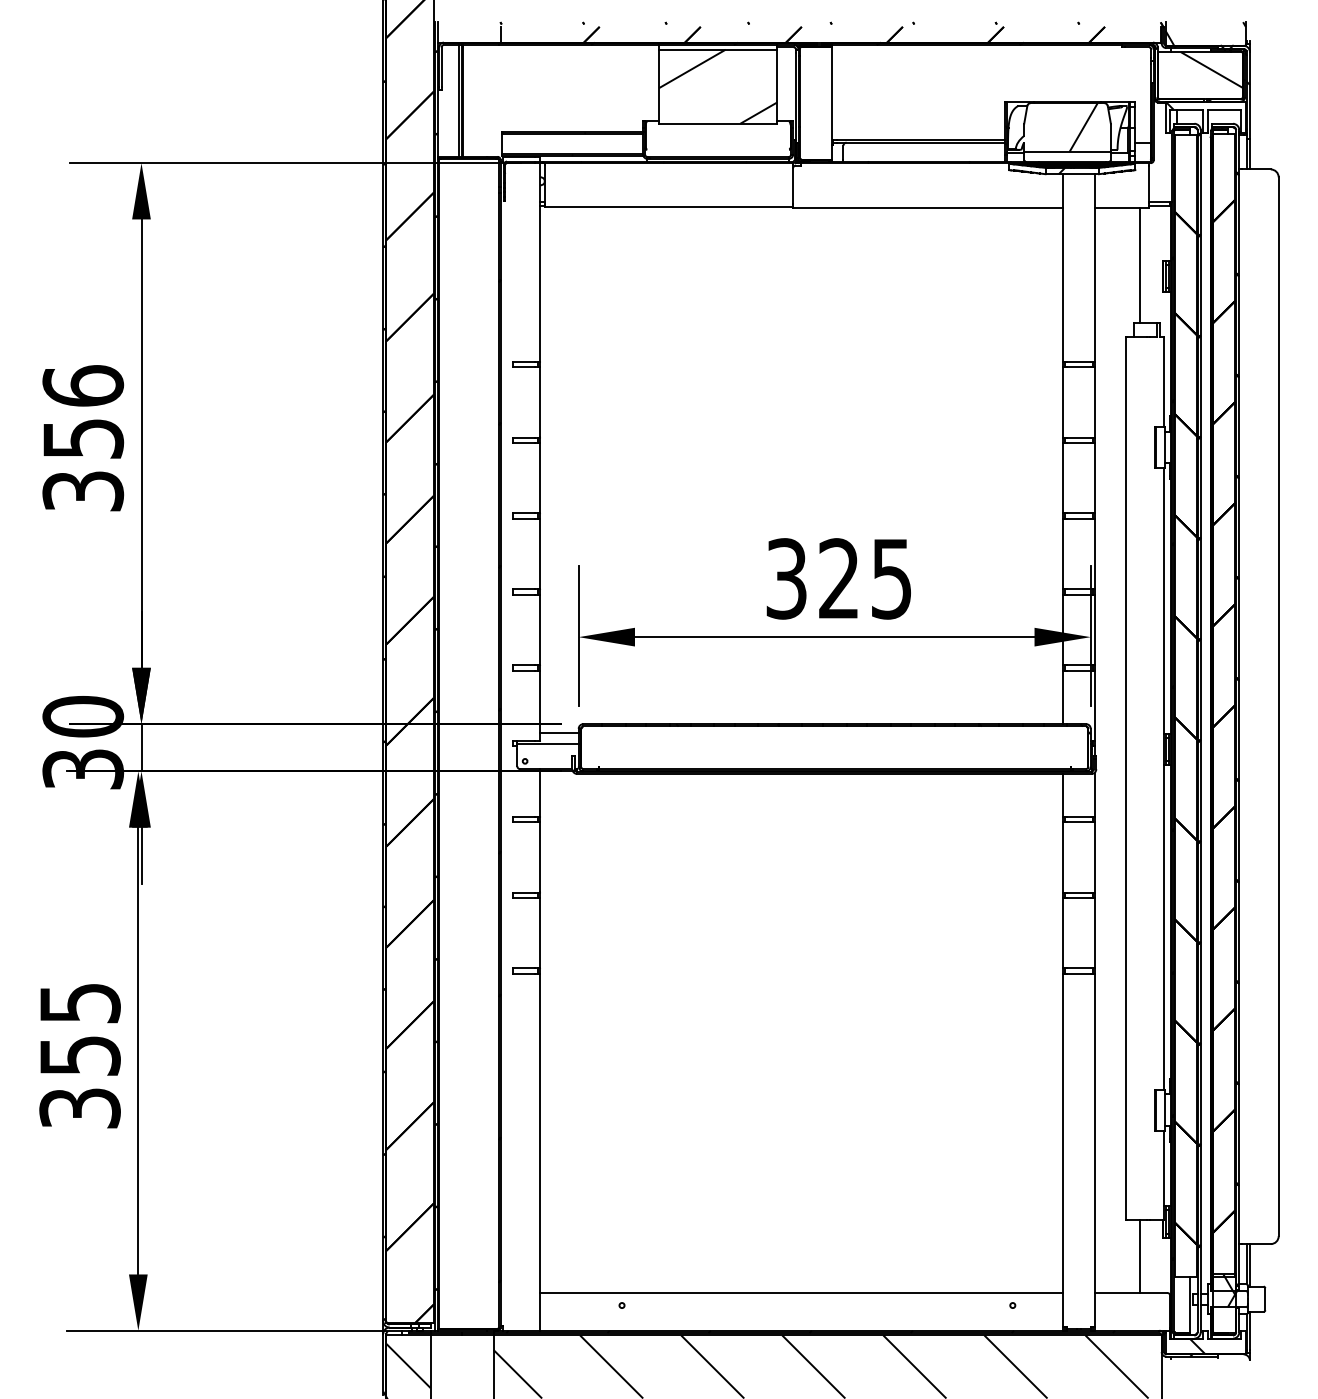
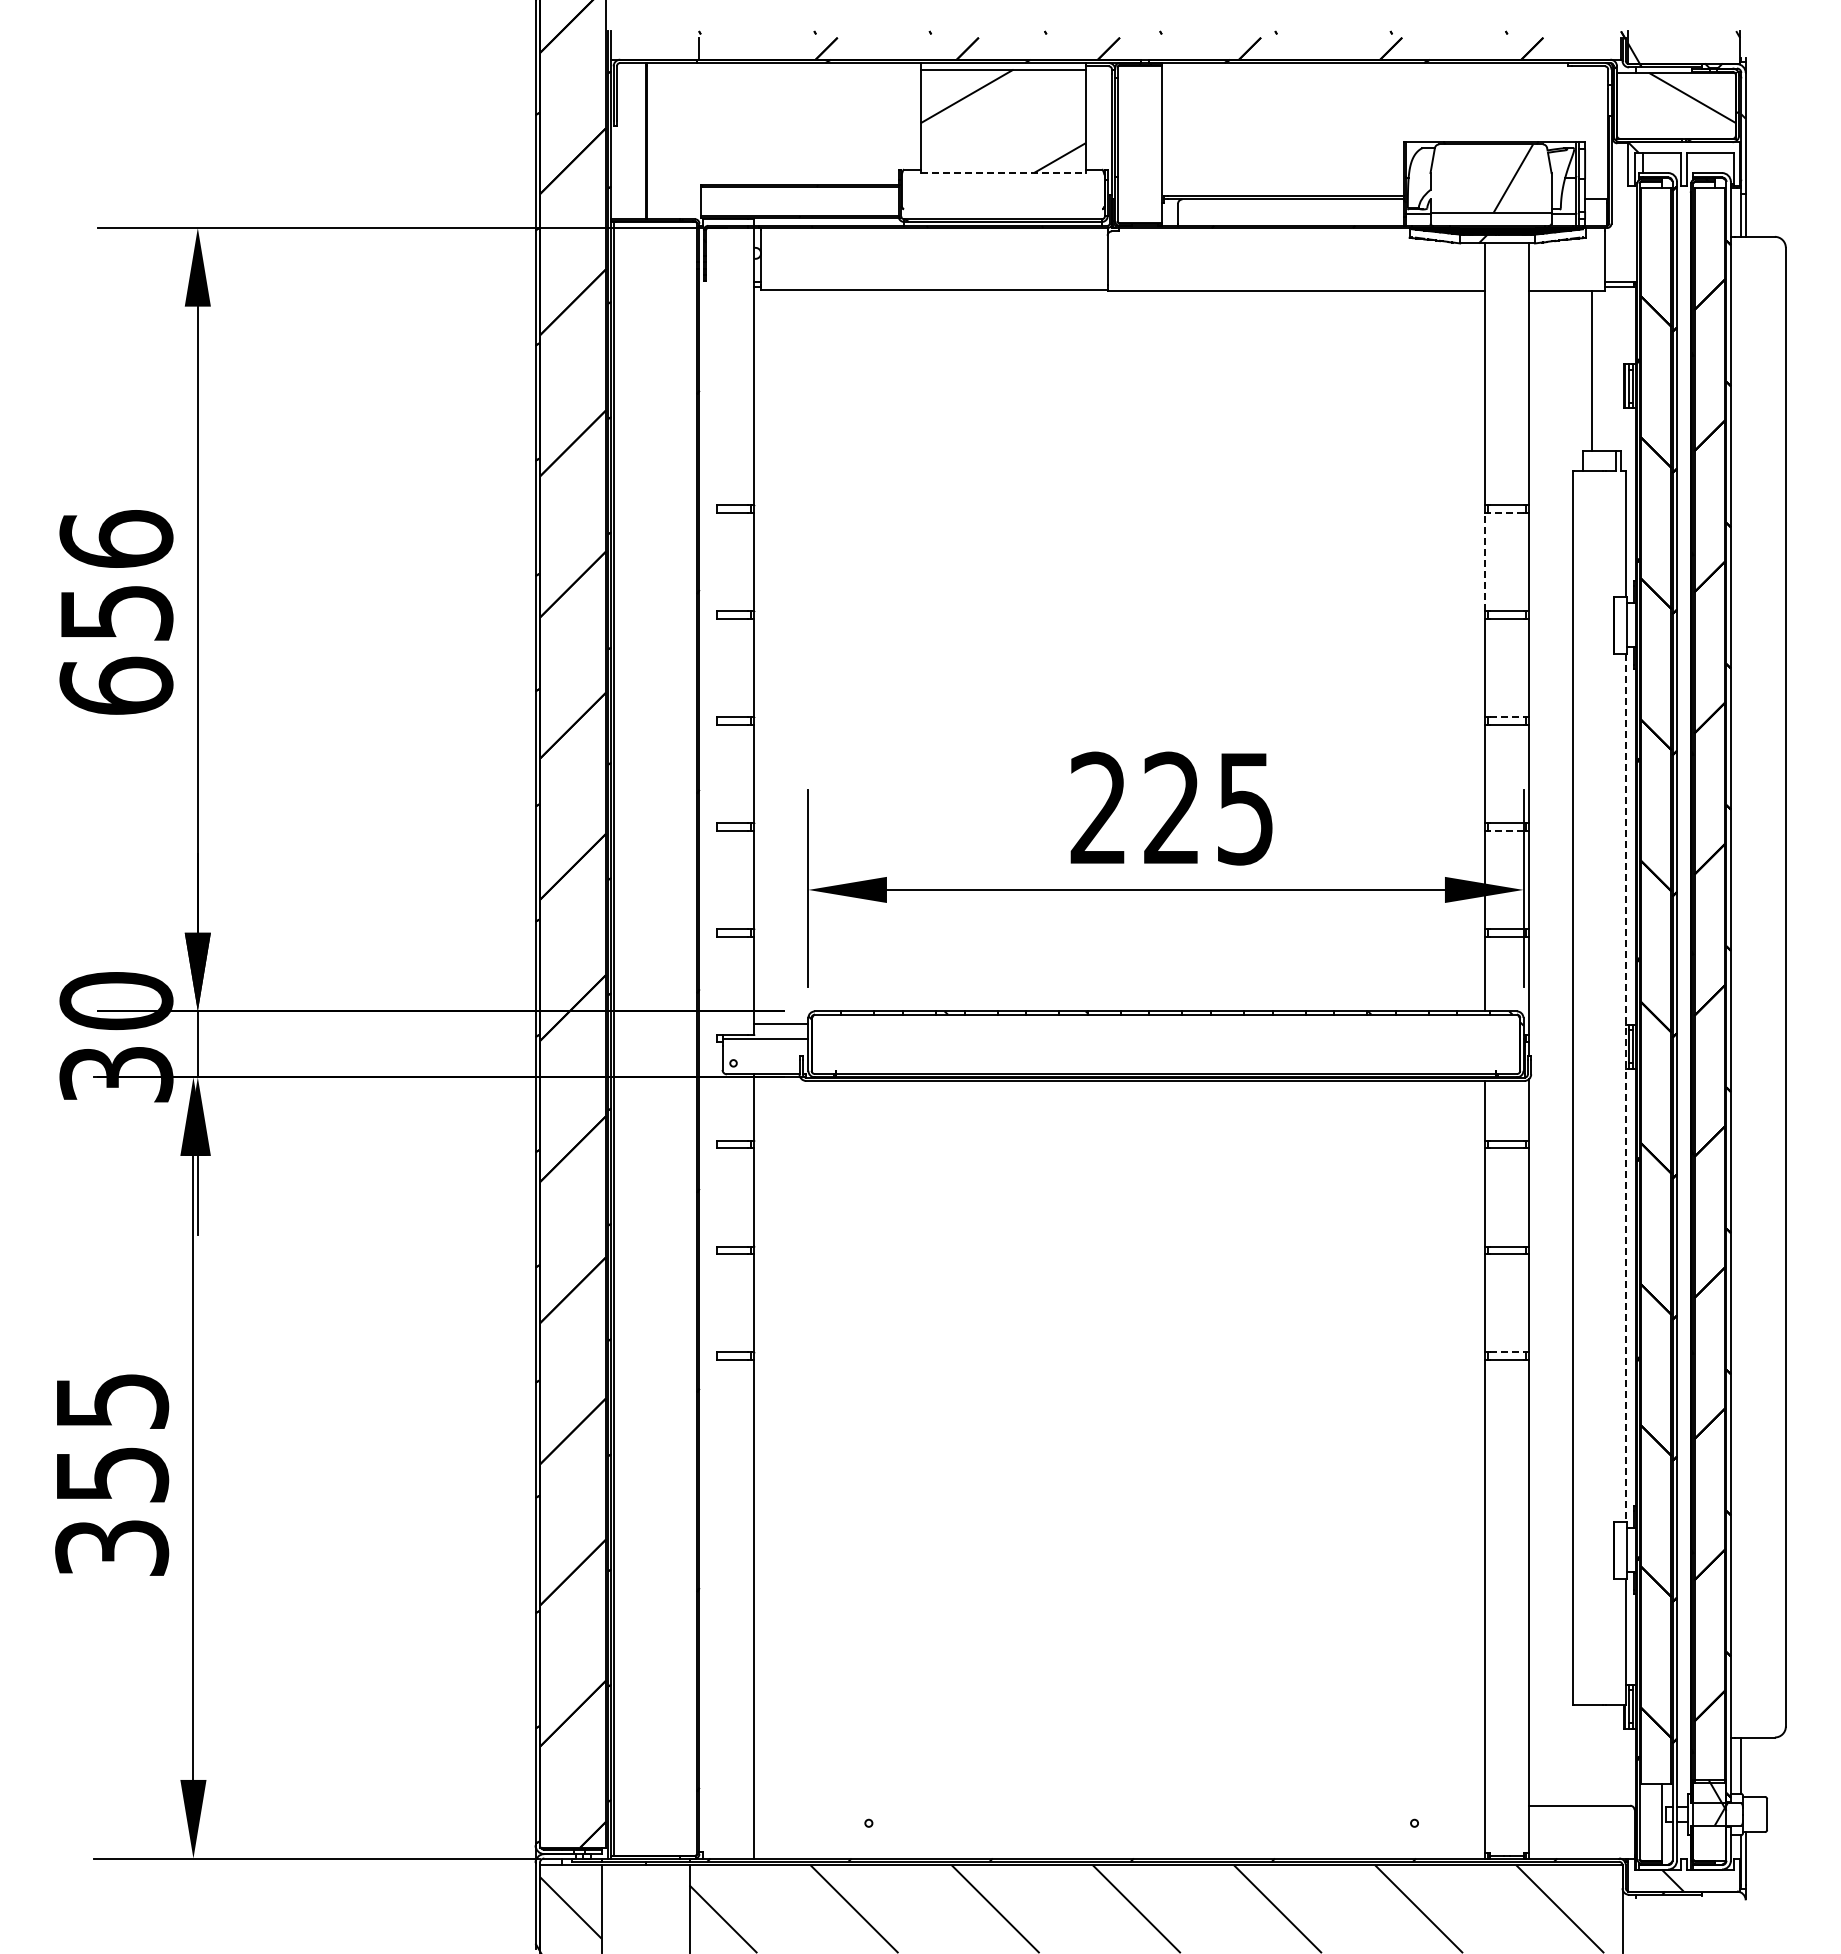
line: (459, 101) -> (641, 141), removed
line: (718, 124) -> (1003, 173), solid -> dashed
line: (1078, 367) -> (1506, 513), solid -> dashed
line: (1062, 401) -> (1484, 561), solid -> dashed
text: (83, 490) -> (116, 685), 356 -> 656
line: (1078, 513) -> (1506, 717), solid -> dashed
text: (786, 578) -> (1098, 808), 325 -> 225
line: (1078, 594) -> (1506, 830), solid -> dashed
line: (1163, 779) -> (1625, 1088), solid -> dashed
line: (1078, 968) -> (1506, 1352), solid -> dashed
line: (1139, 1256) -> (1591, 1754), removed
line: (1249, 1264) -> (1745, 1766), removed
line: (801, 1292) -> (1119, 1805), removed

